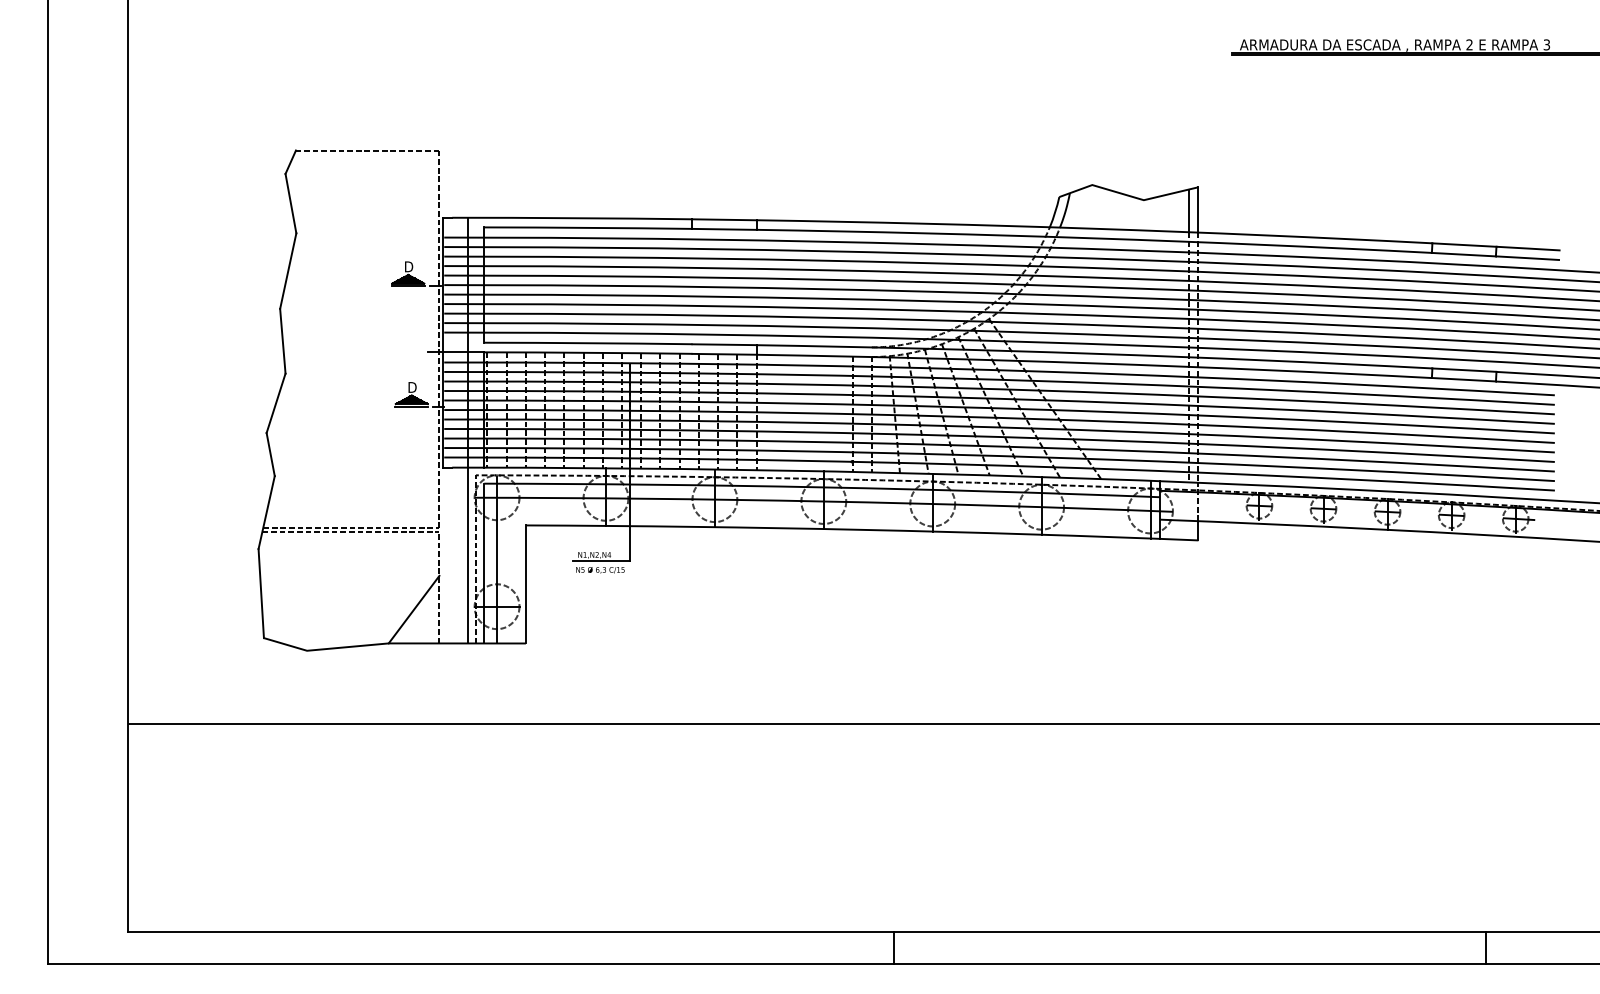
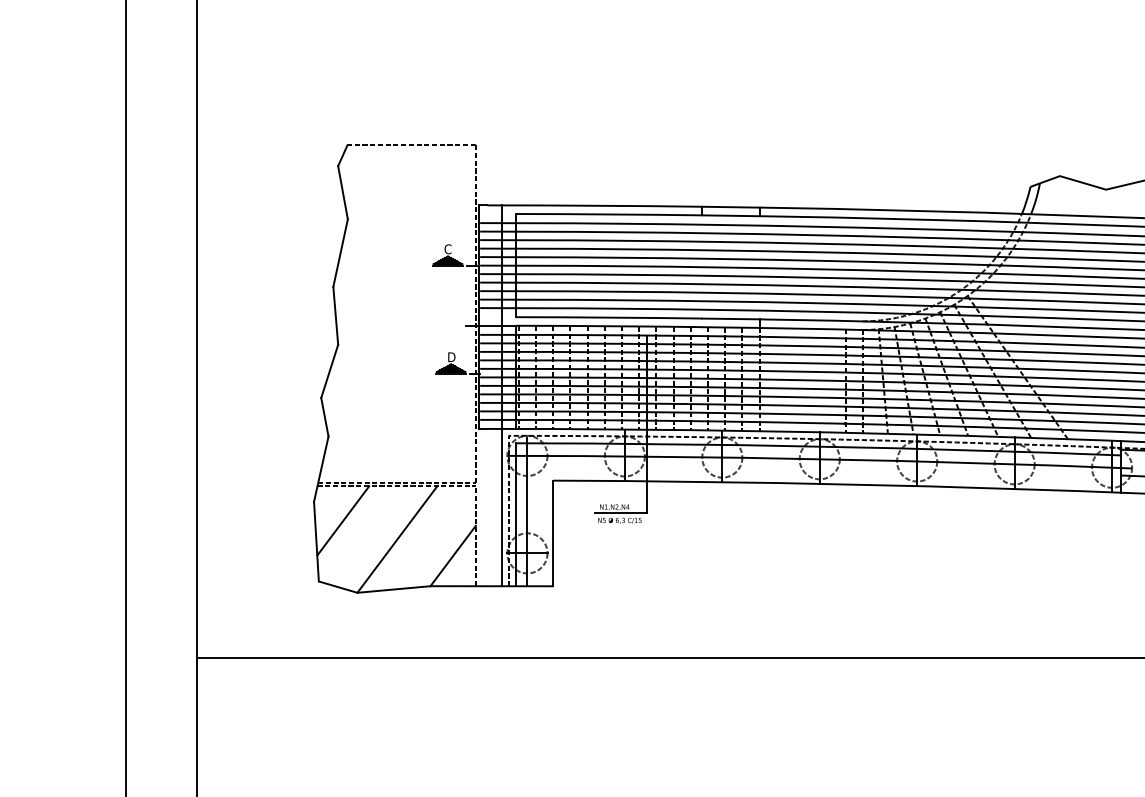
text: (408, 266) -> (448, 248), D -> C
line: (291, 570) -> (343, 520), added
line: (351, 590) -> (397, 538), added

